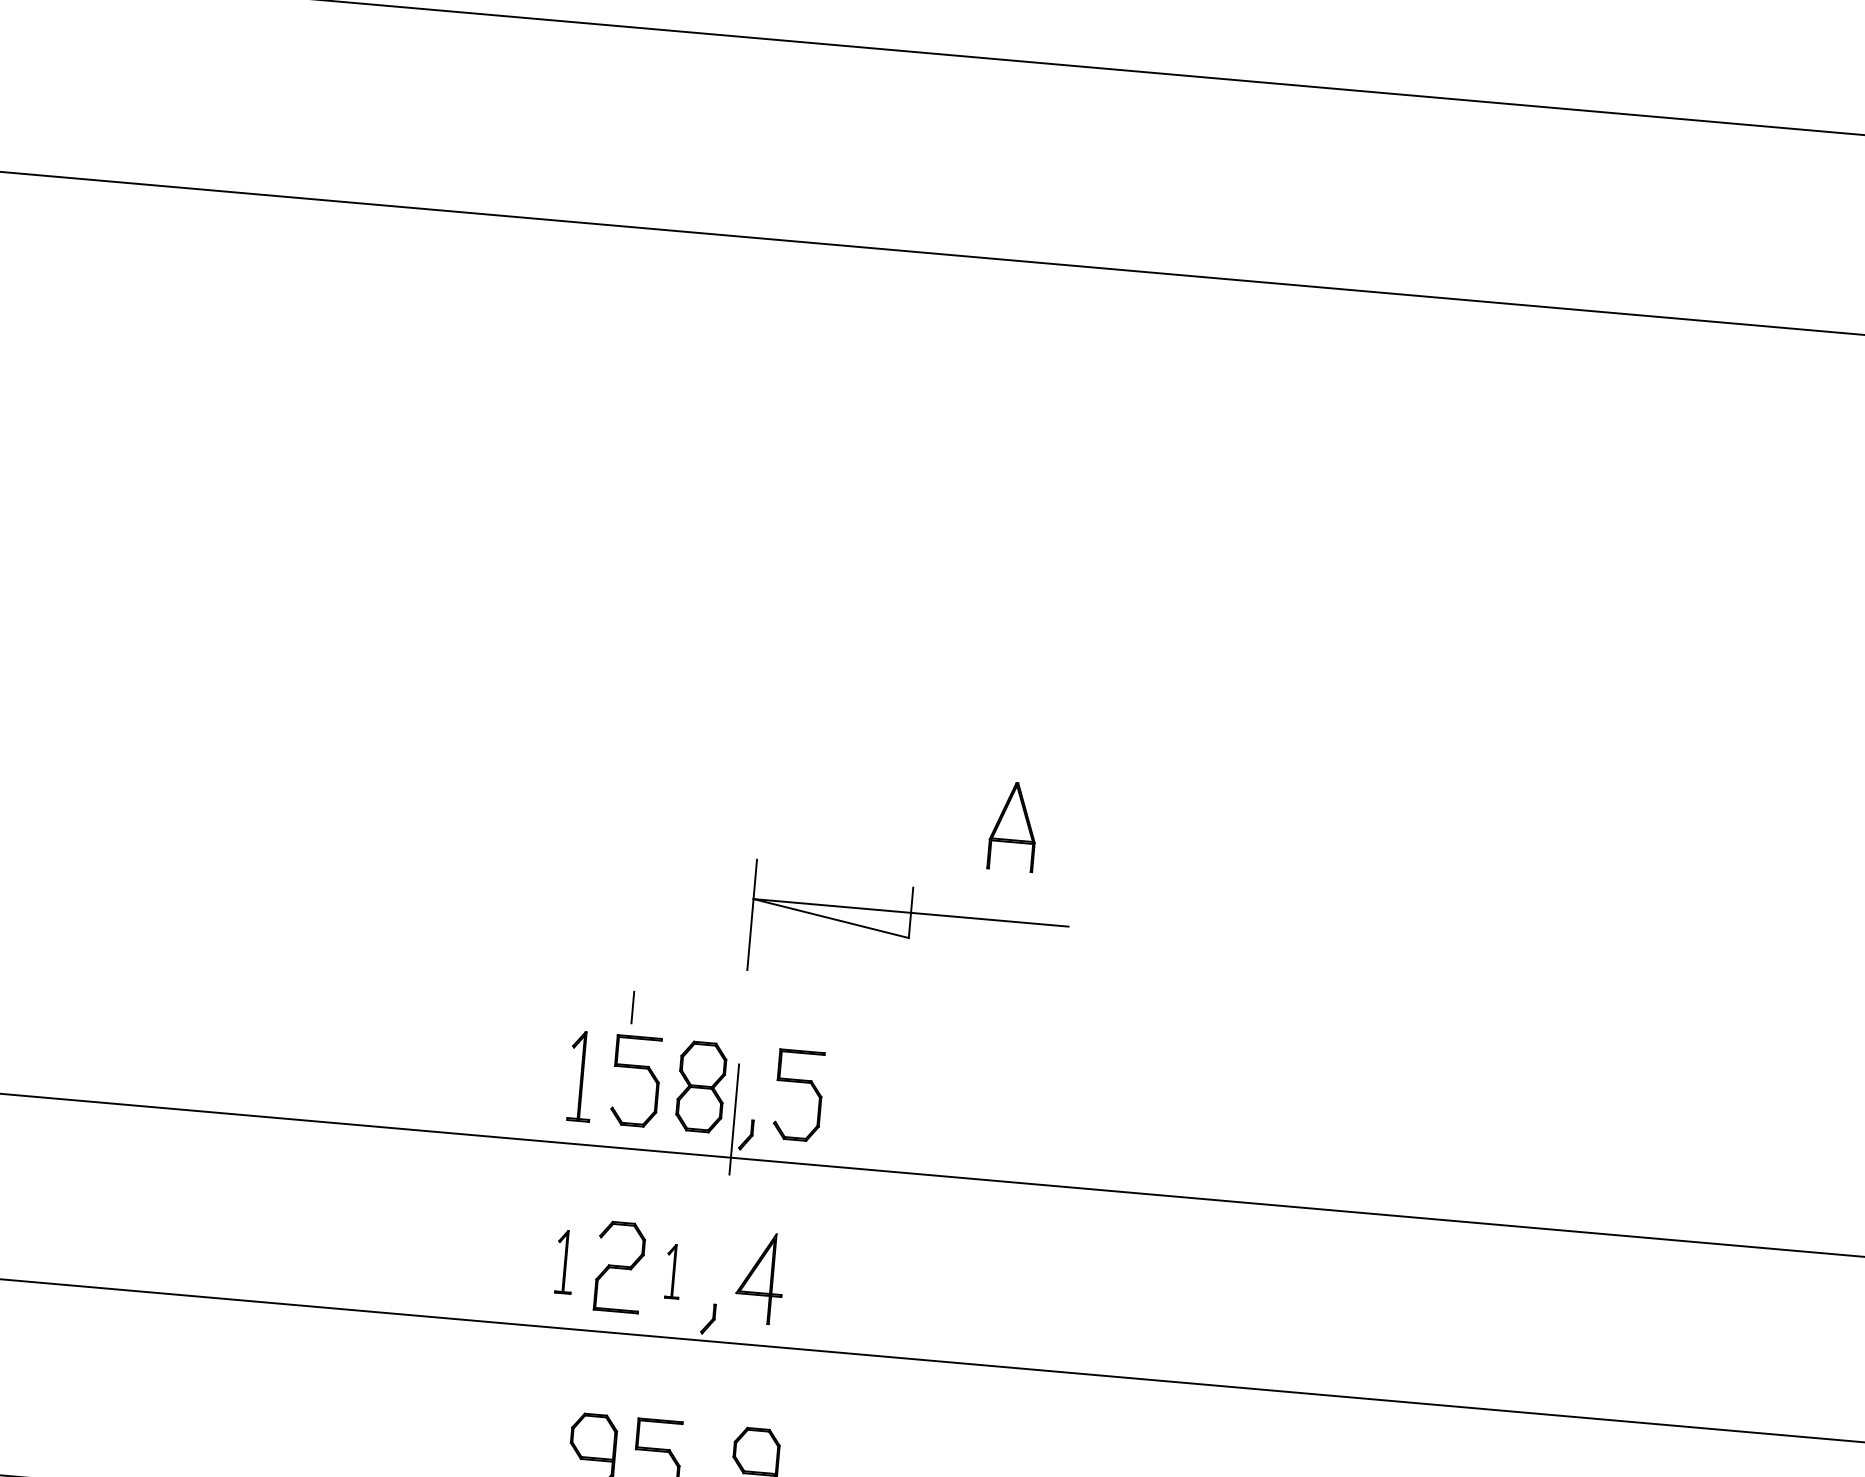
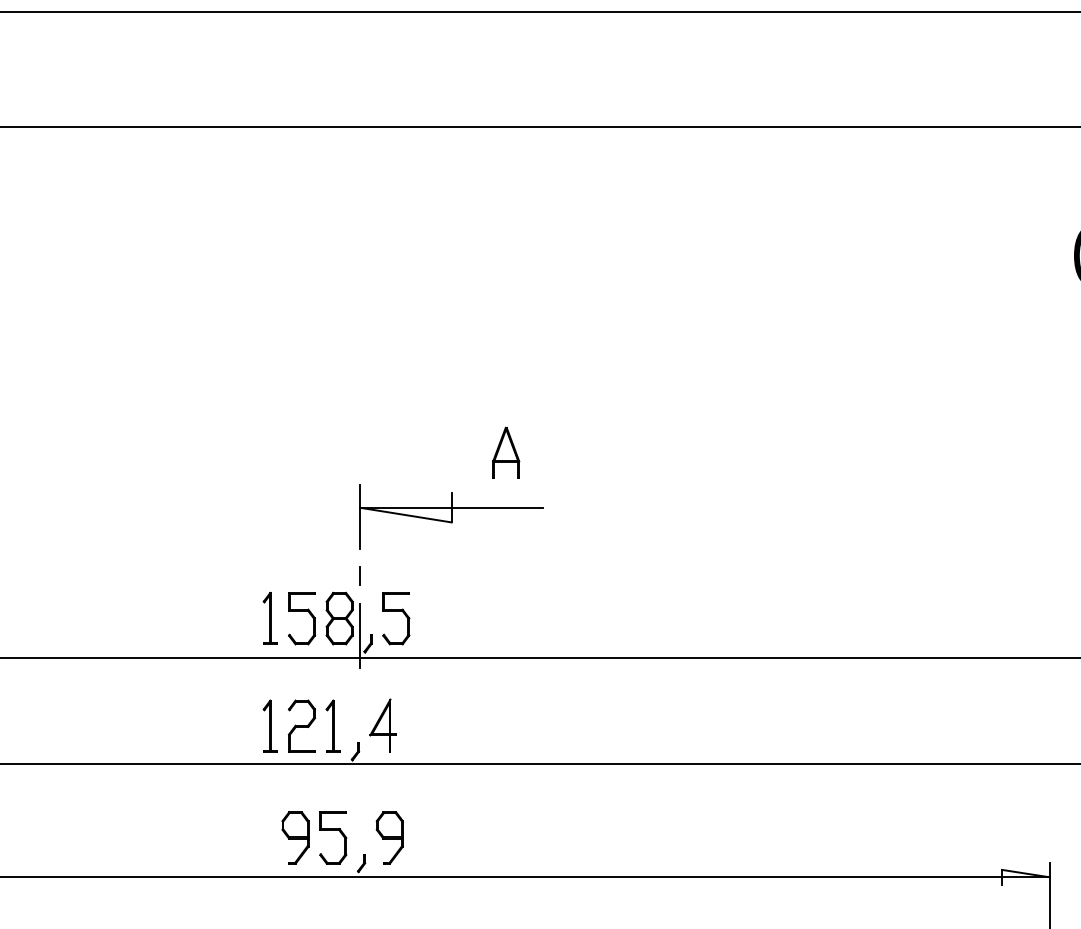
line: (631, 1006) -> (359, 575), moved
part: (564, 1260) -> (269, 725), size x1.43
part: (672, 1270) -> (332, 725), size x1.67

